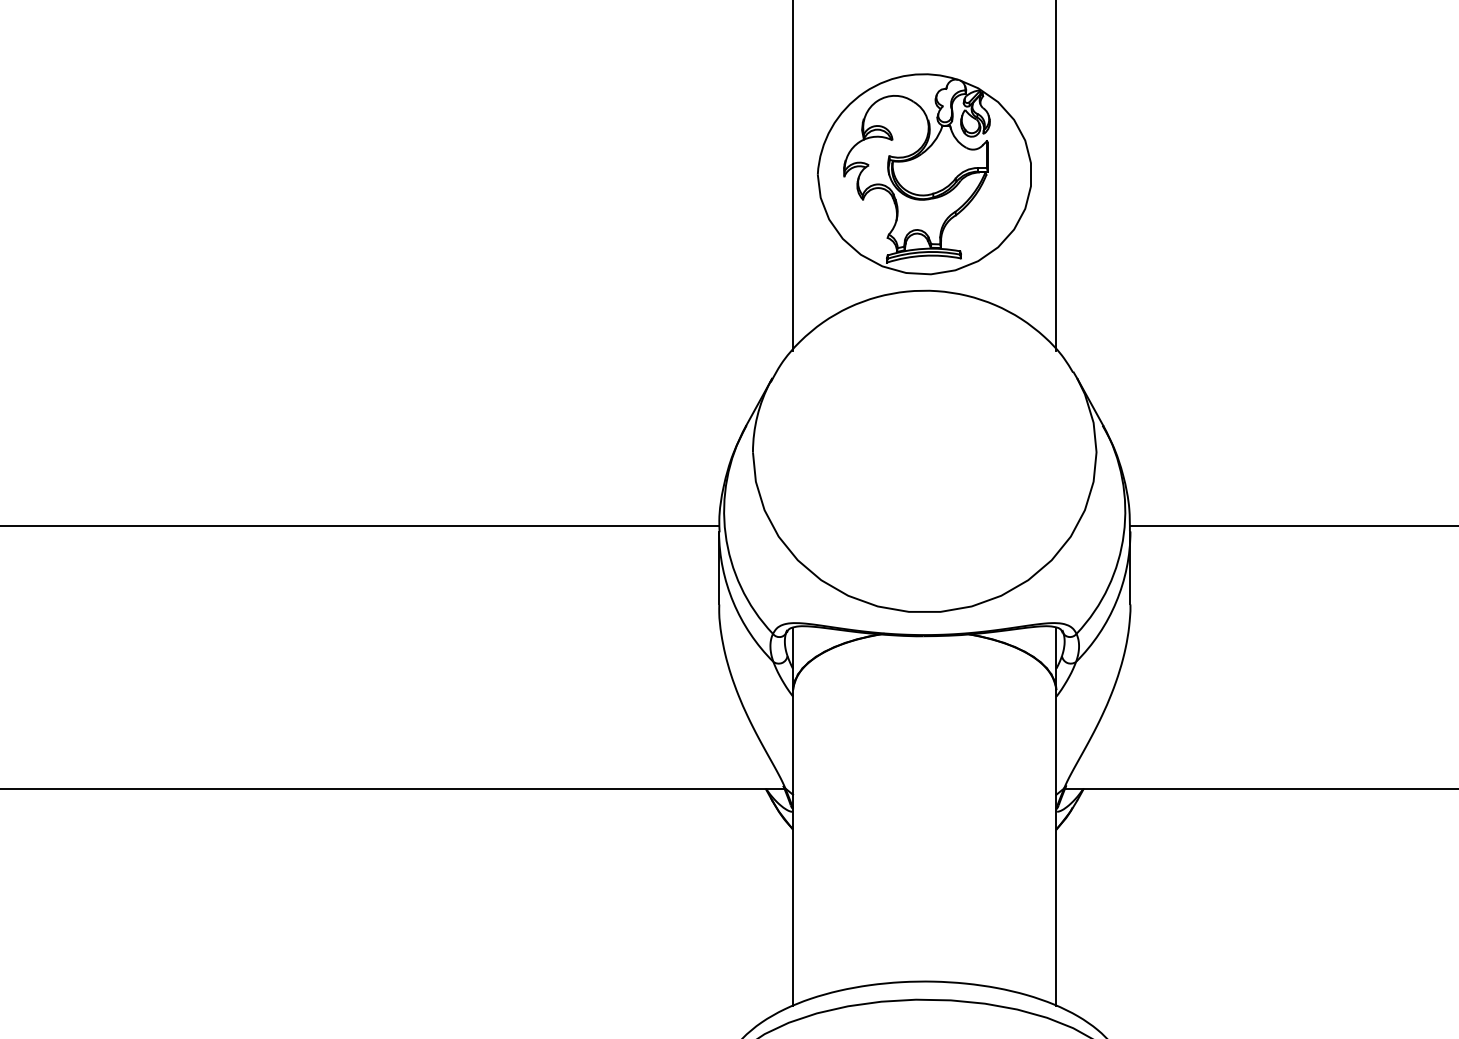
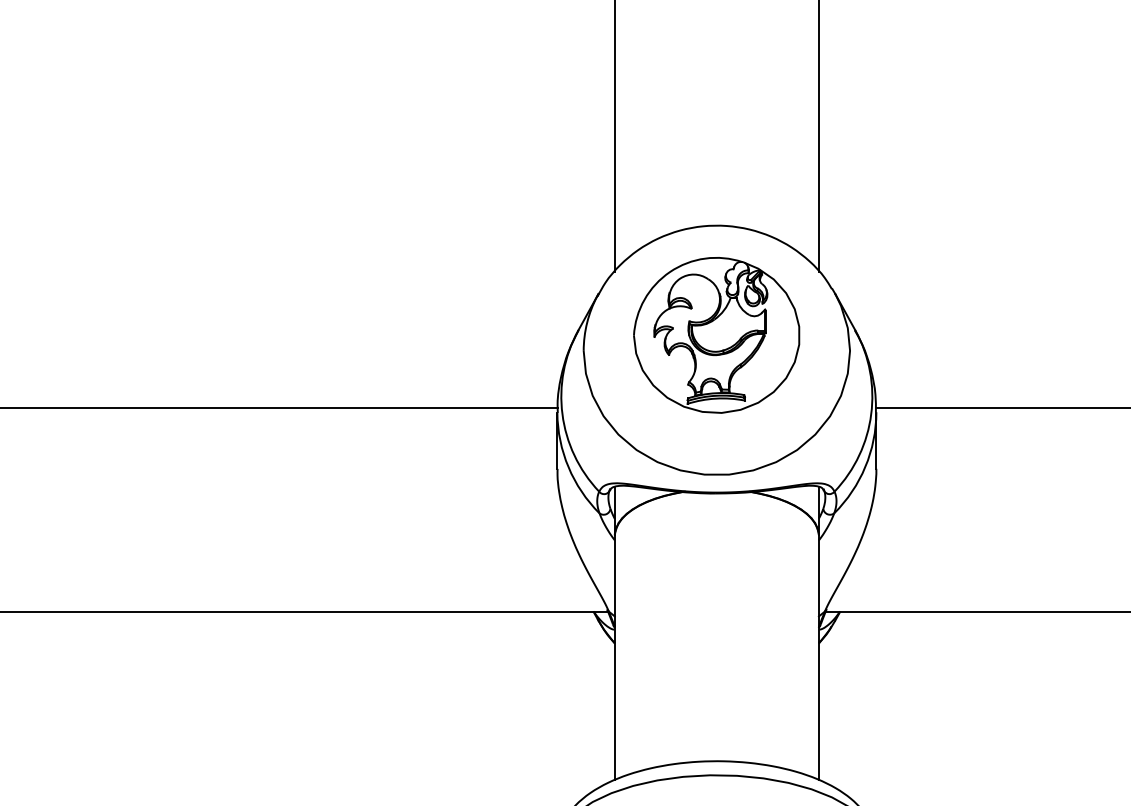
part: (924, 174) -> (716, 335), moved

